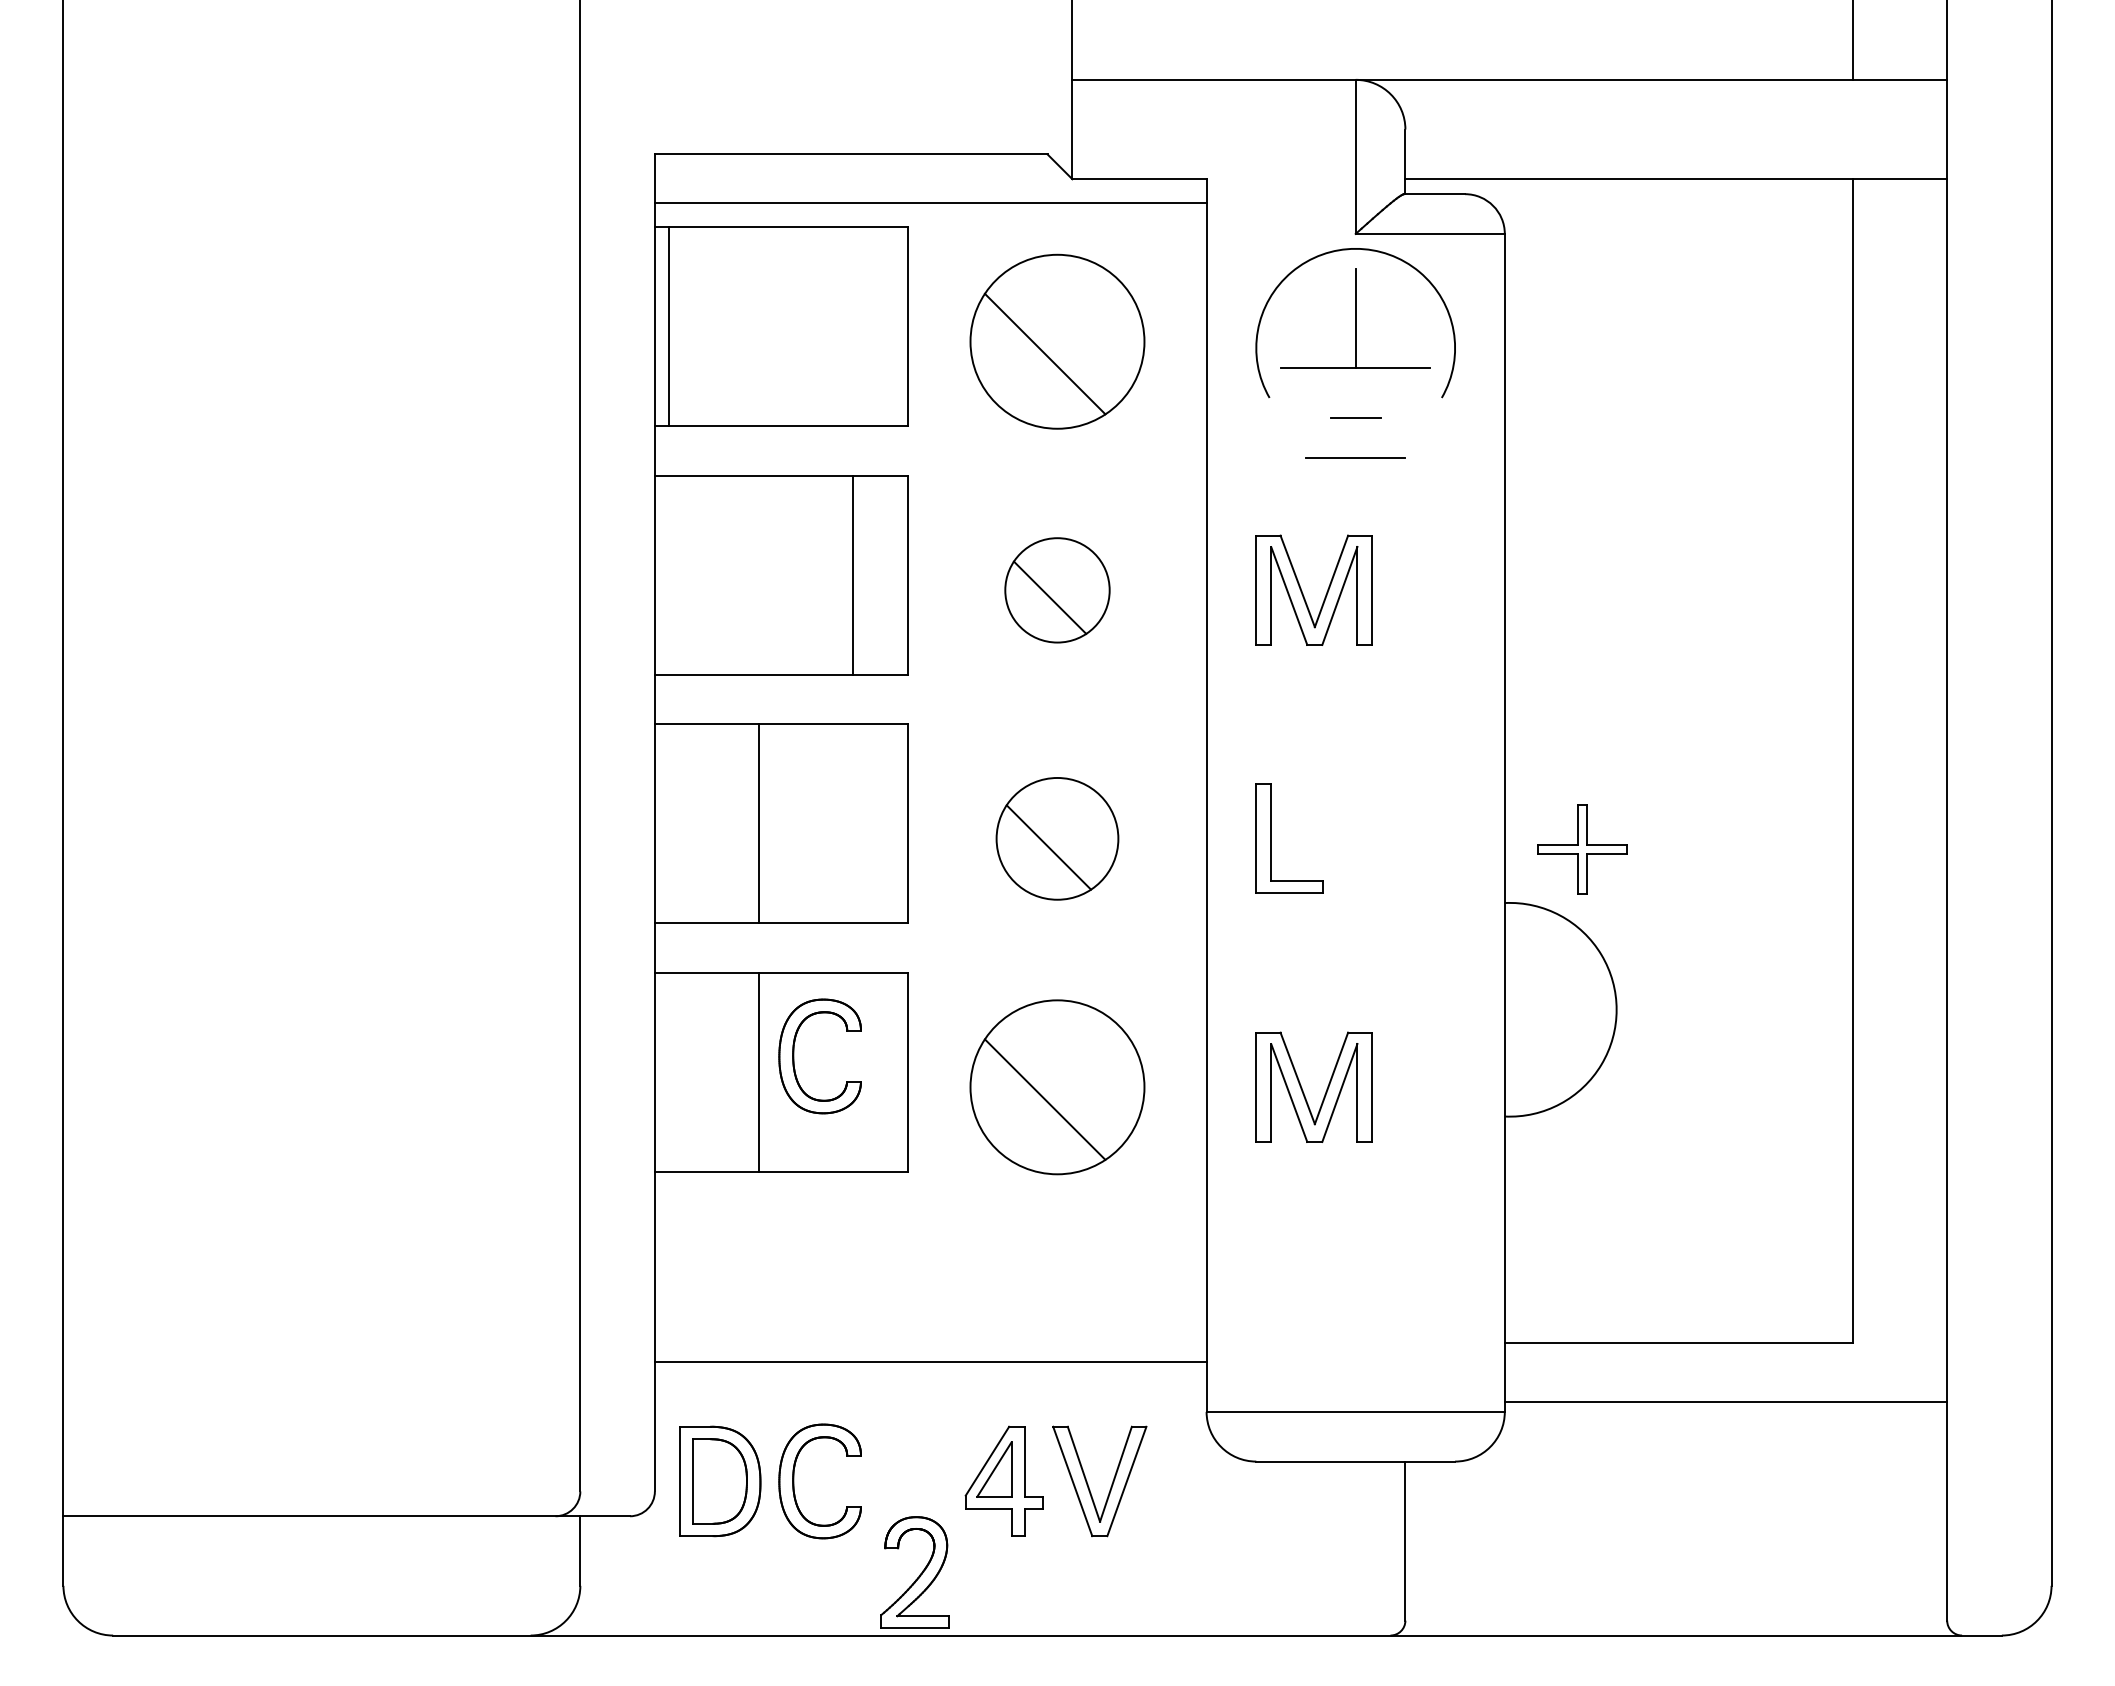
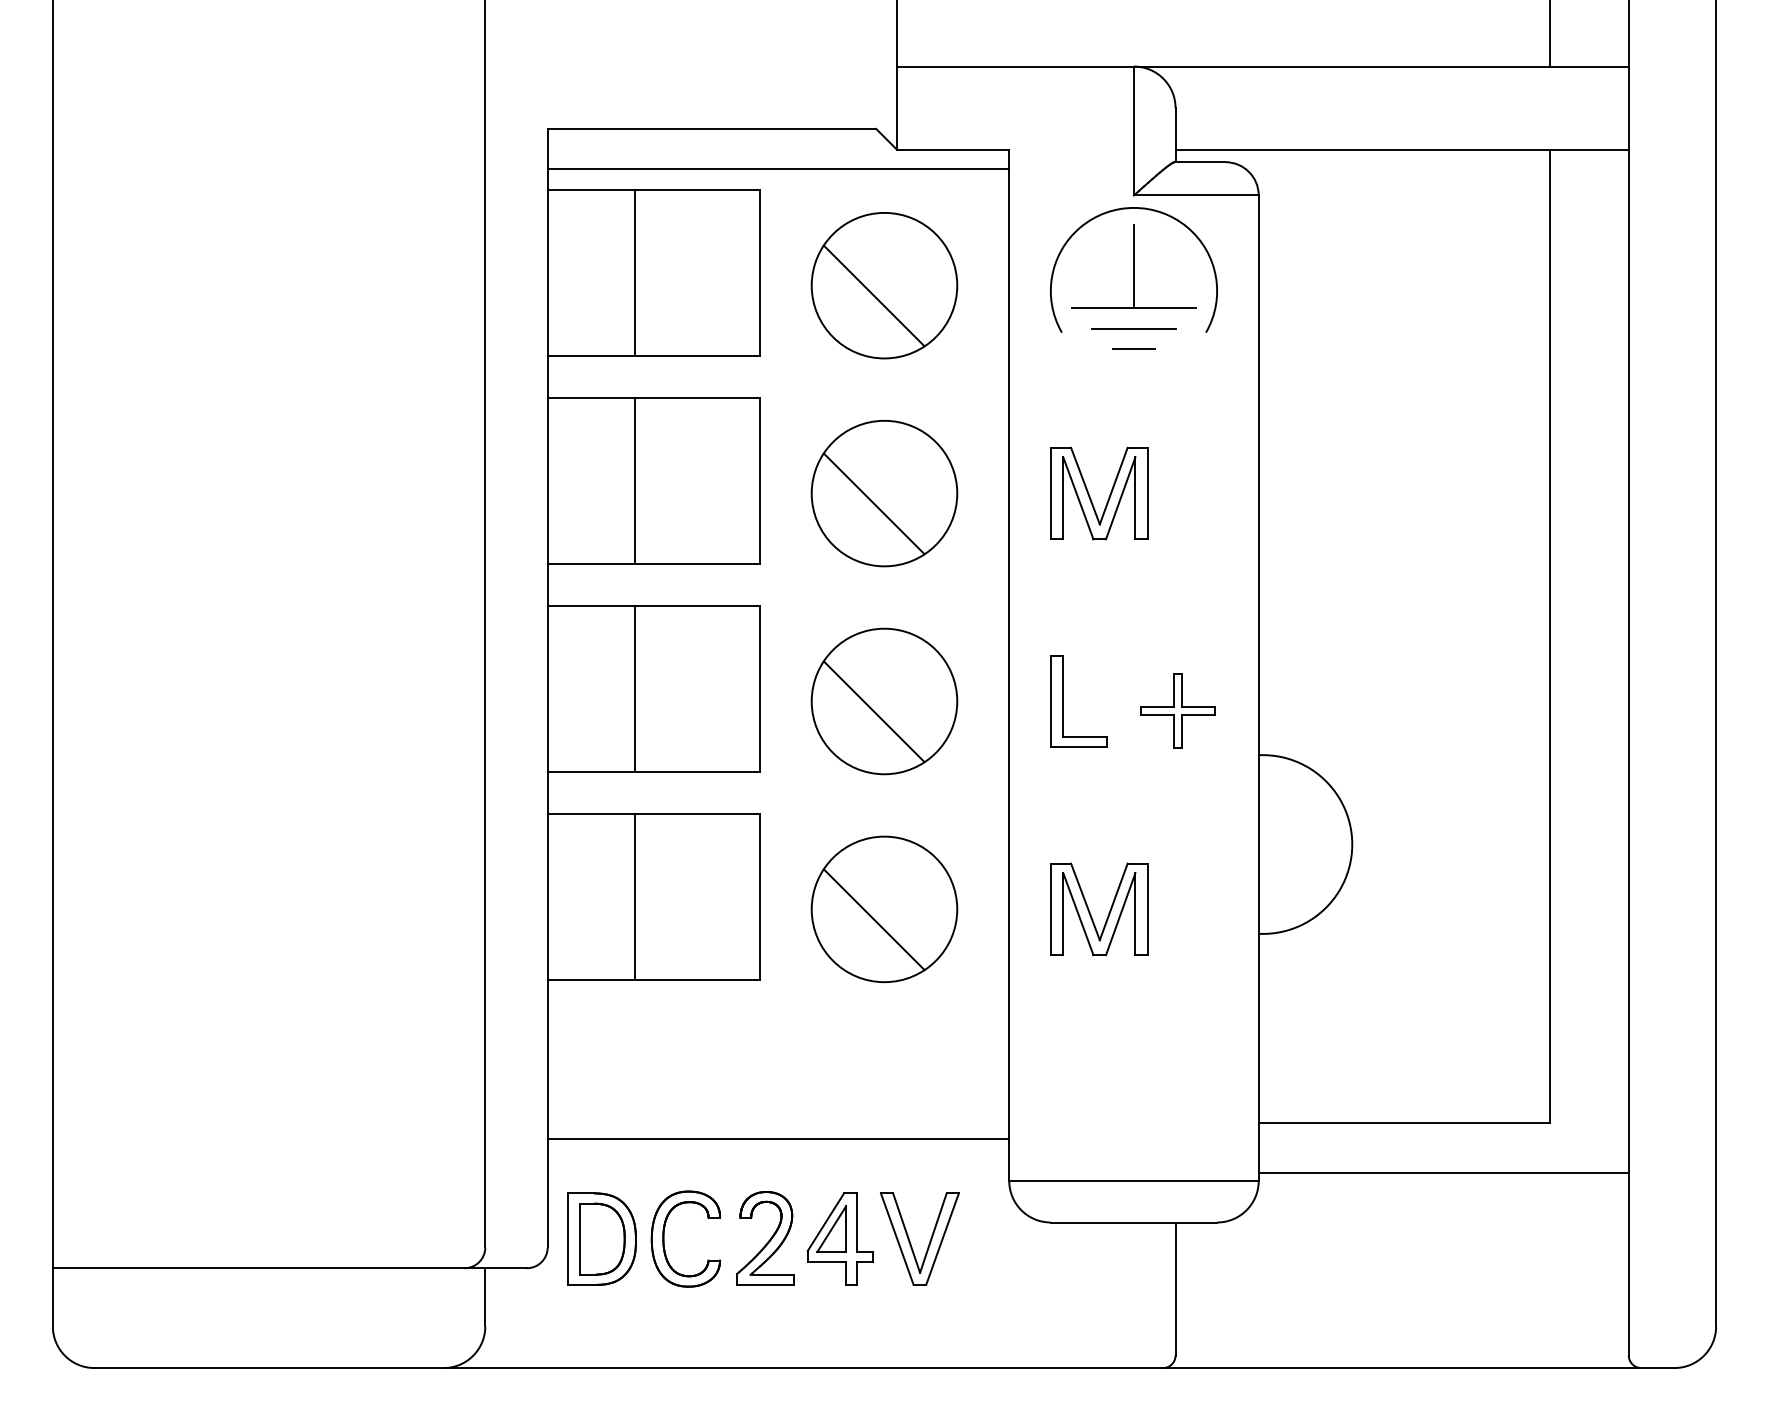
line: (669, 326) -> (635, 272), moved
line: (1355, 457) -> (1133, 328), moved
line: (853, 574) -> (635, 480), moved
part: (1057, 590) -> (884, 493), size x1.67
part: (1057, 838) -> (884, 701), size x1.43
part: (1582, 849) -> (1178, 710), moved
part: (794, 1056) -> (664, 883), removed
part: (914, 1572) -> (764, 1238), moved

